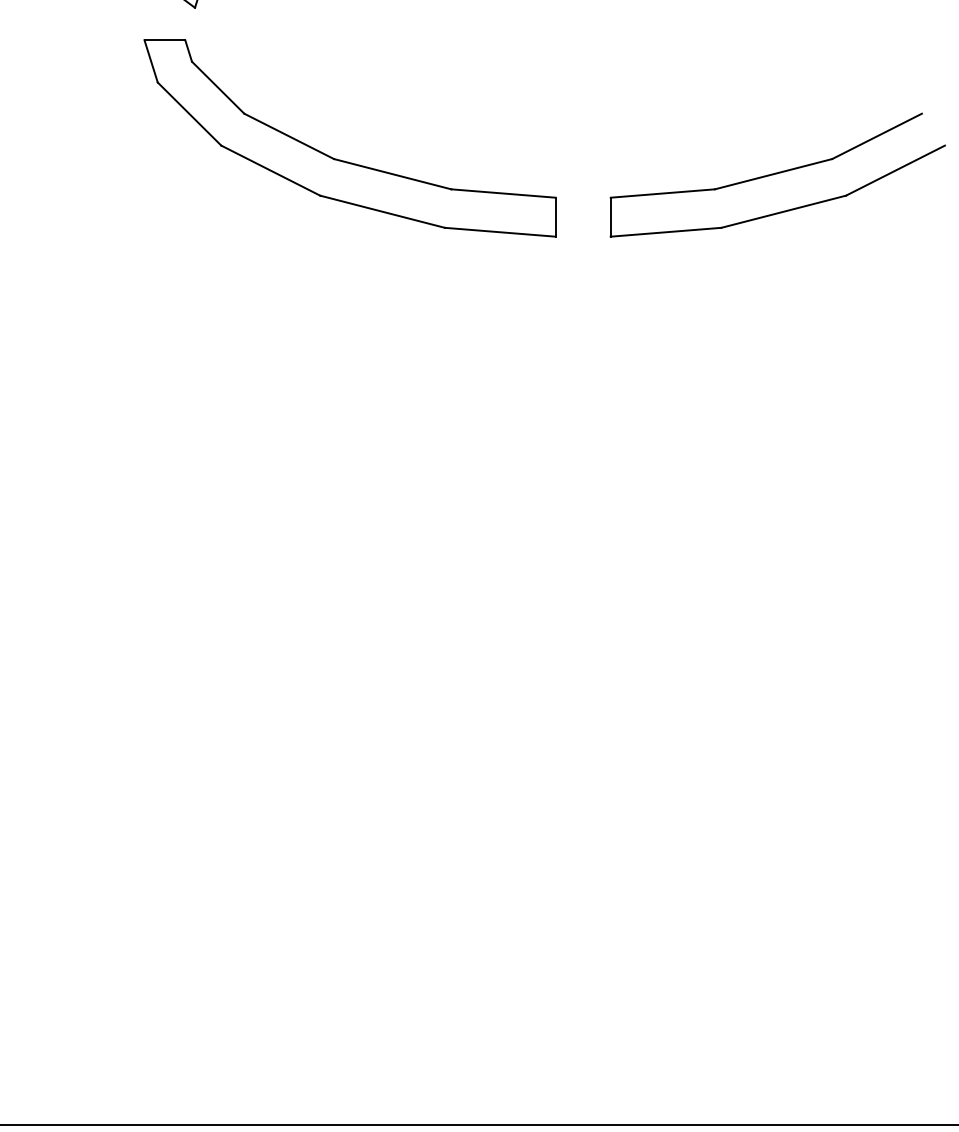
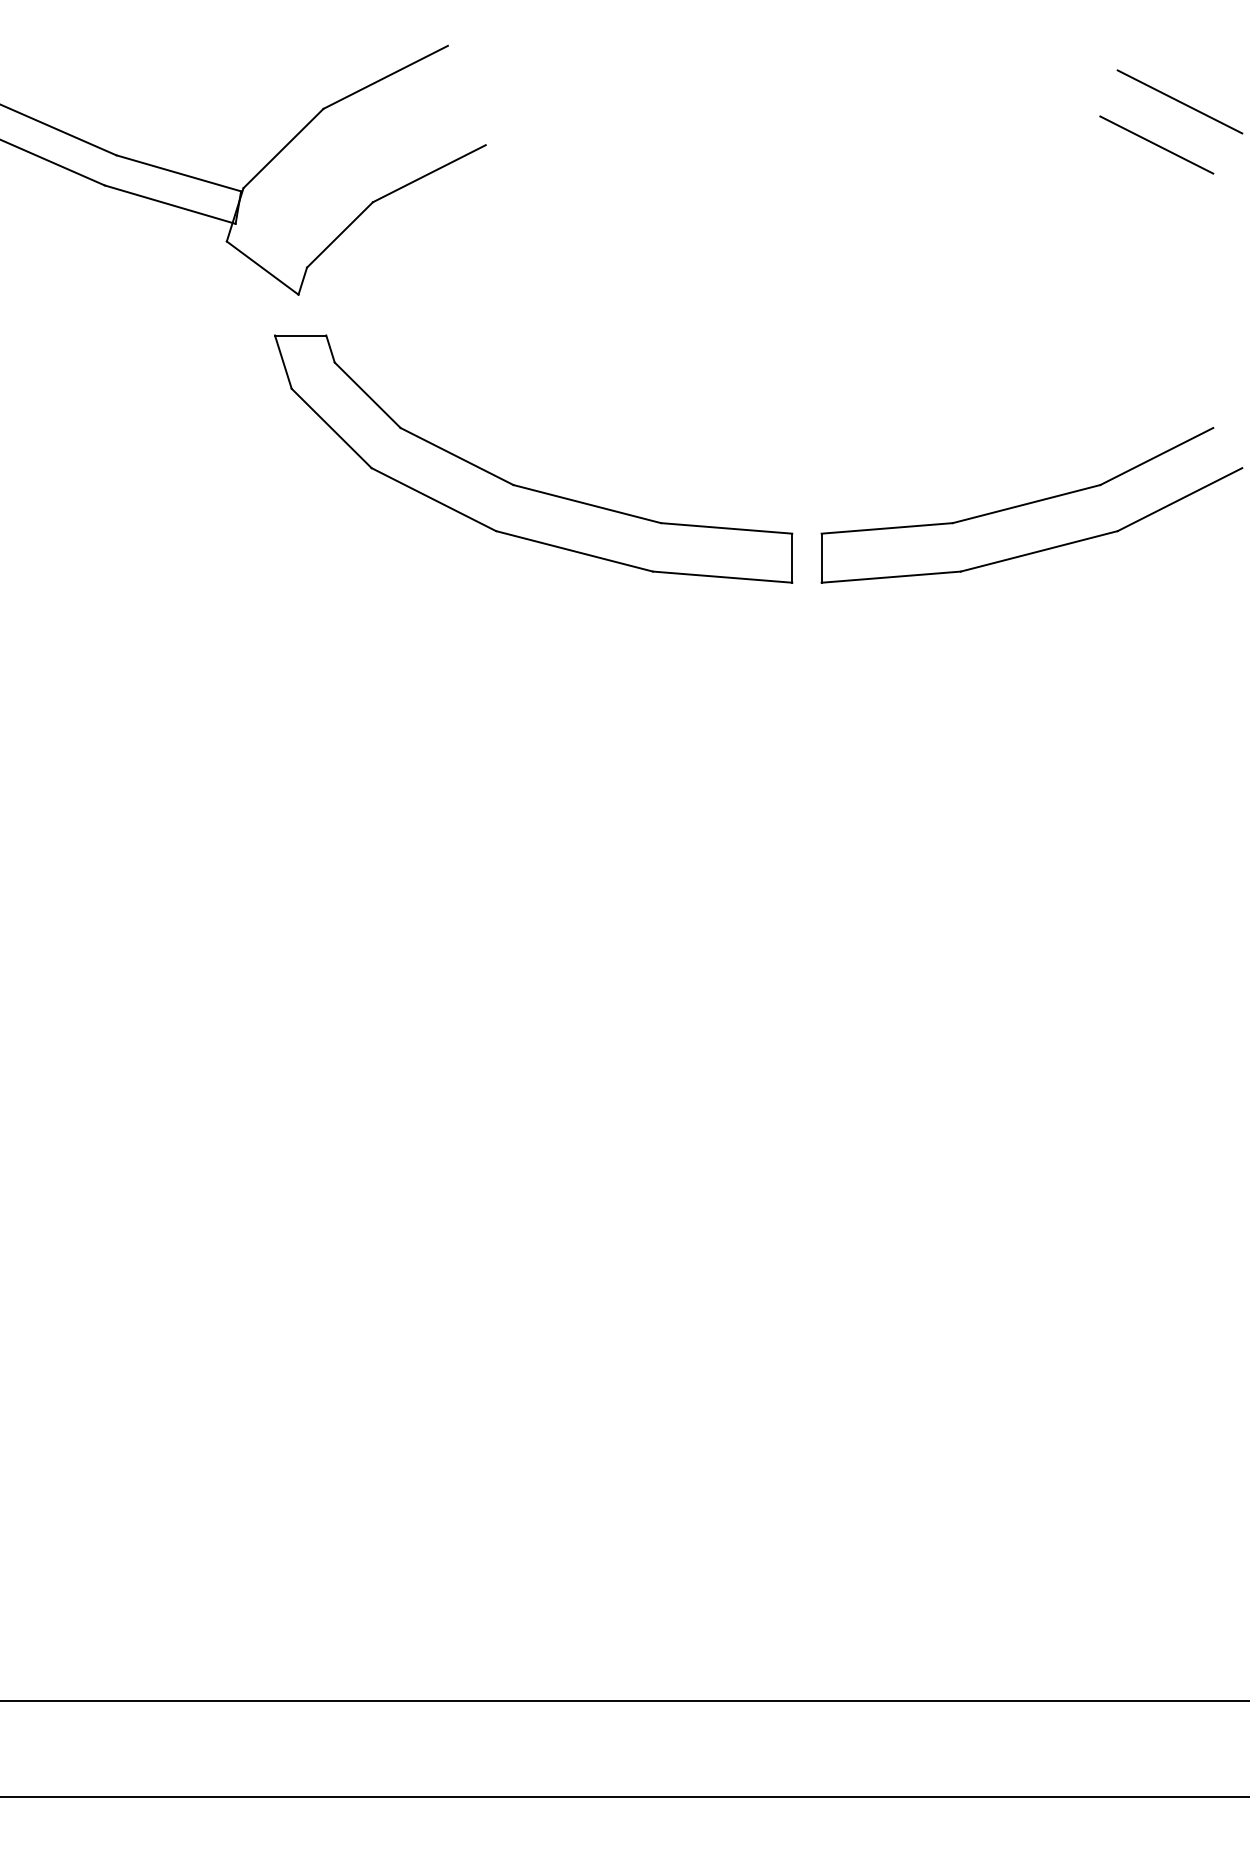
part: (345, 161) -> (527, 487), moved

